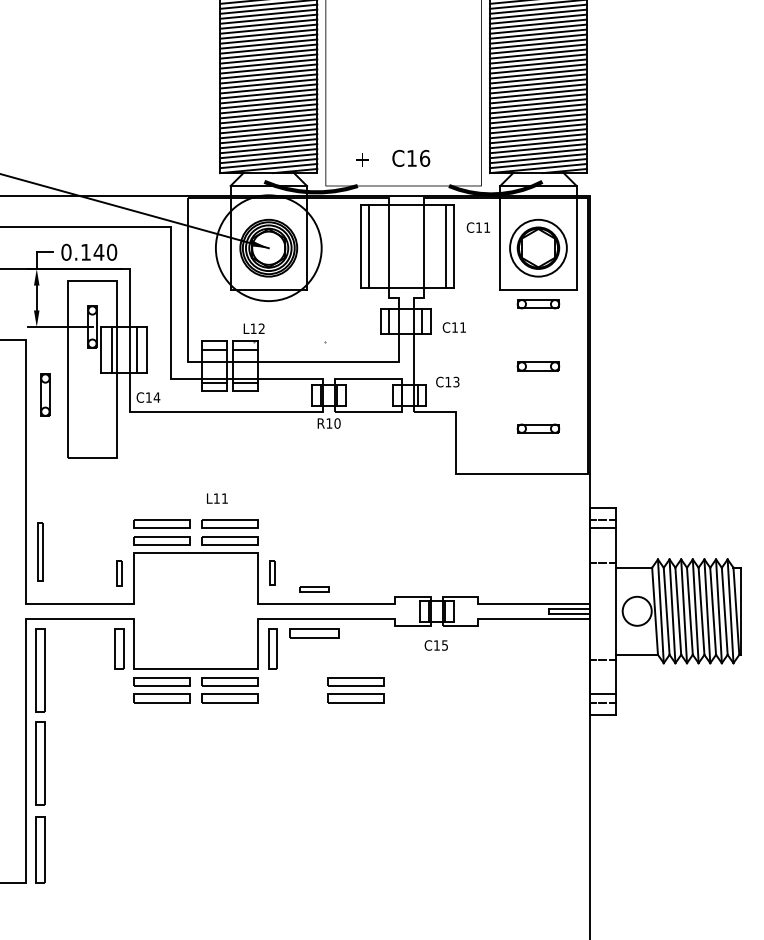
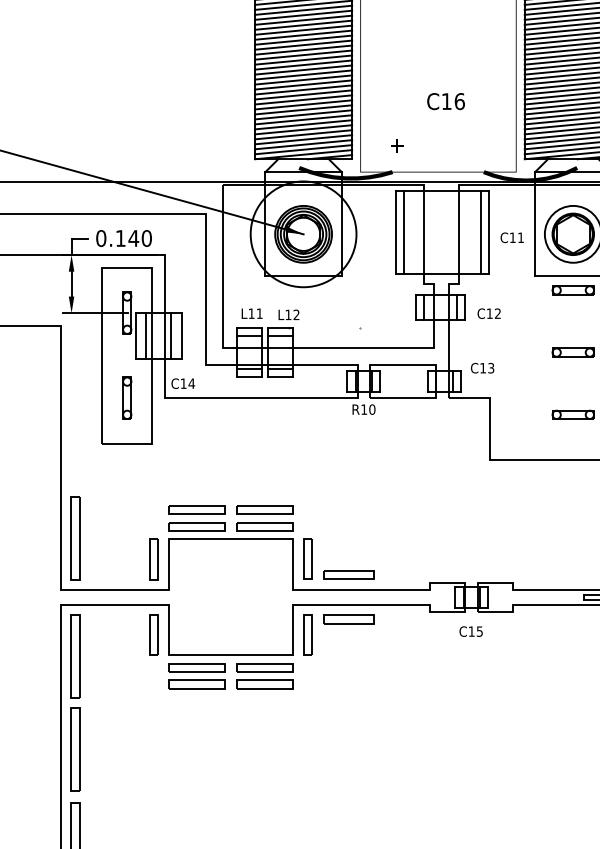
text: (411, 158) -> (446, 101), moved
text: (477, 227) -> (511, 237), moved
text: (462, 327) -> (497, 313), C11 -> C12
part: (45, 394) -> (127, 397), moved
text: (217, 498) -> (252, 313), moved
part: (40, 552) -> (75, 538), size x1.43
part: (272, 572) -> (307, 558), size x1.67
part: (119, 573) -> (154, 559), size x1.67
part: (314, 588) -> (349, 574), size x1.67
part: (355, 690) -> (390, 676), removed

